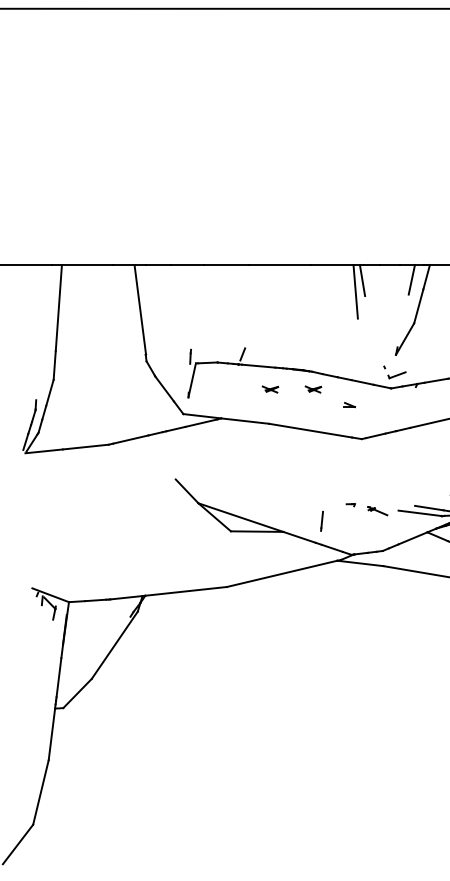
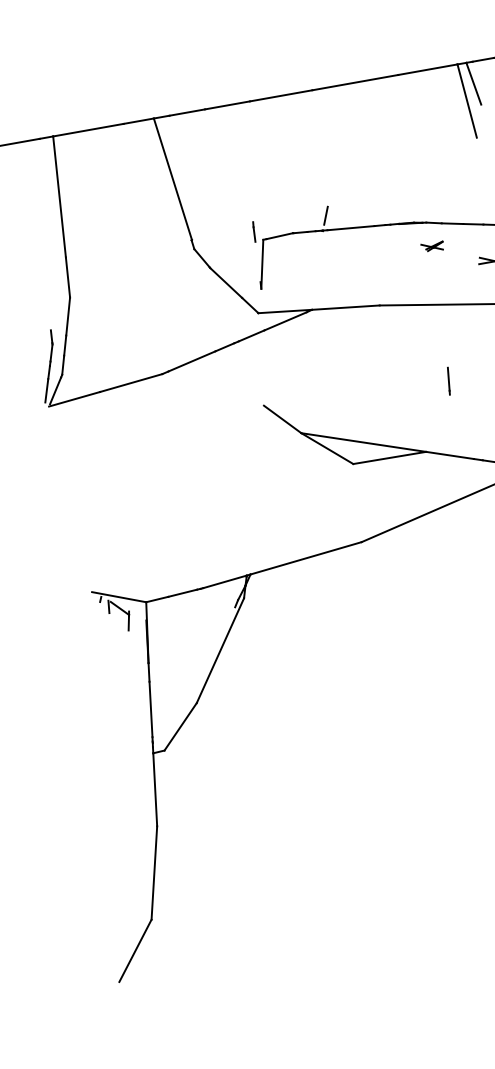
part: (270, 389) -> (373, 257), removed
line: (321, 520) -> (447, 380), moved

